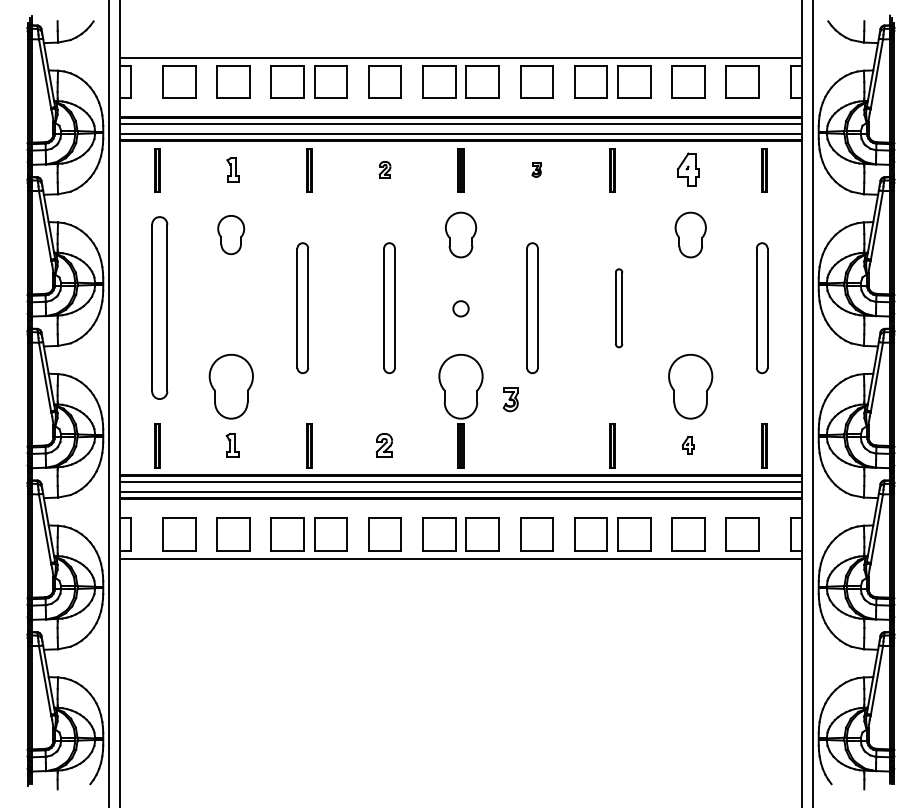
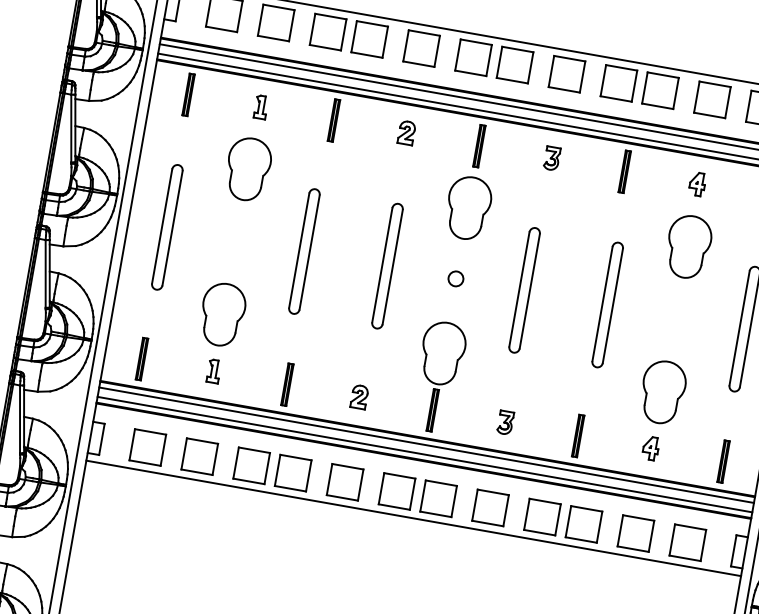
part: (384, 169) -> (406, 132), size x1.43
part: (536, 169) -> (551, 158), size x1.67
part: (687, 169) -> (696, 183), size x0.71
part: (230, 234) -> (247, 168), size x1.67
part: (460, 234) -> (468, 207), size x1.43
part: (690, 234) -> (688, 246), size x1.43
part: (159, 308) -> (166, 227), size x0.71
part: (618, 308) -> (606, 305), size x1.67
part: (510, 399) -> (505, 422), moved
part: (687, 444) -> (650, 447), size x1.43

